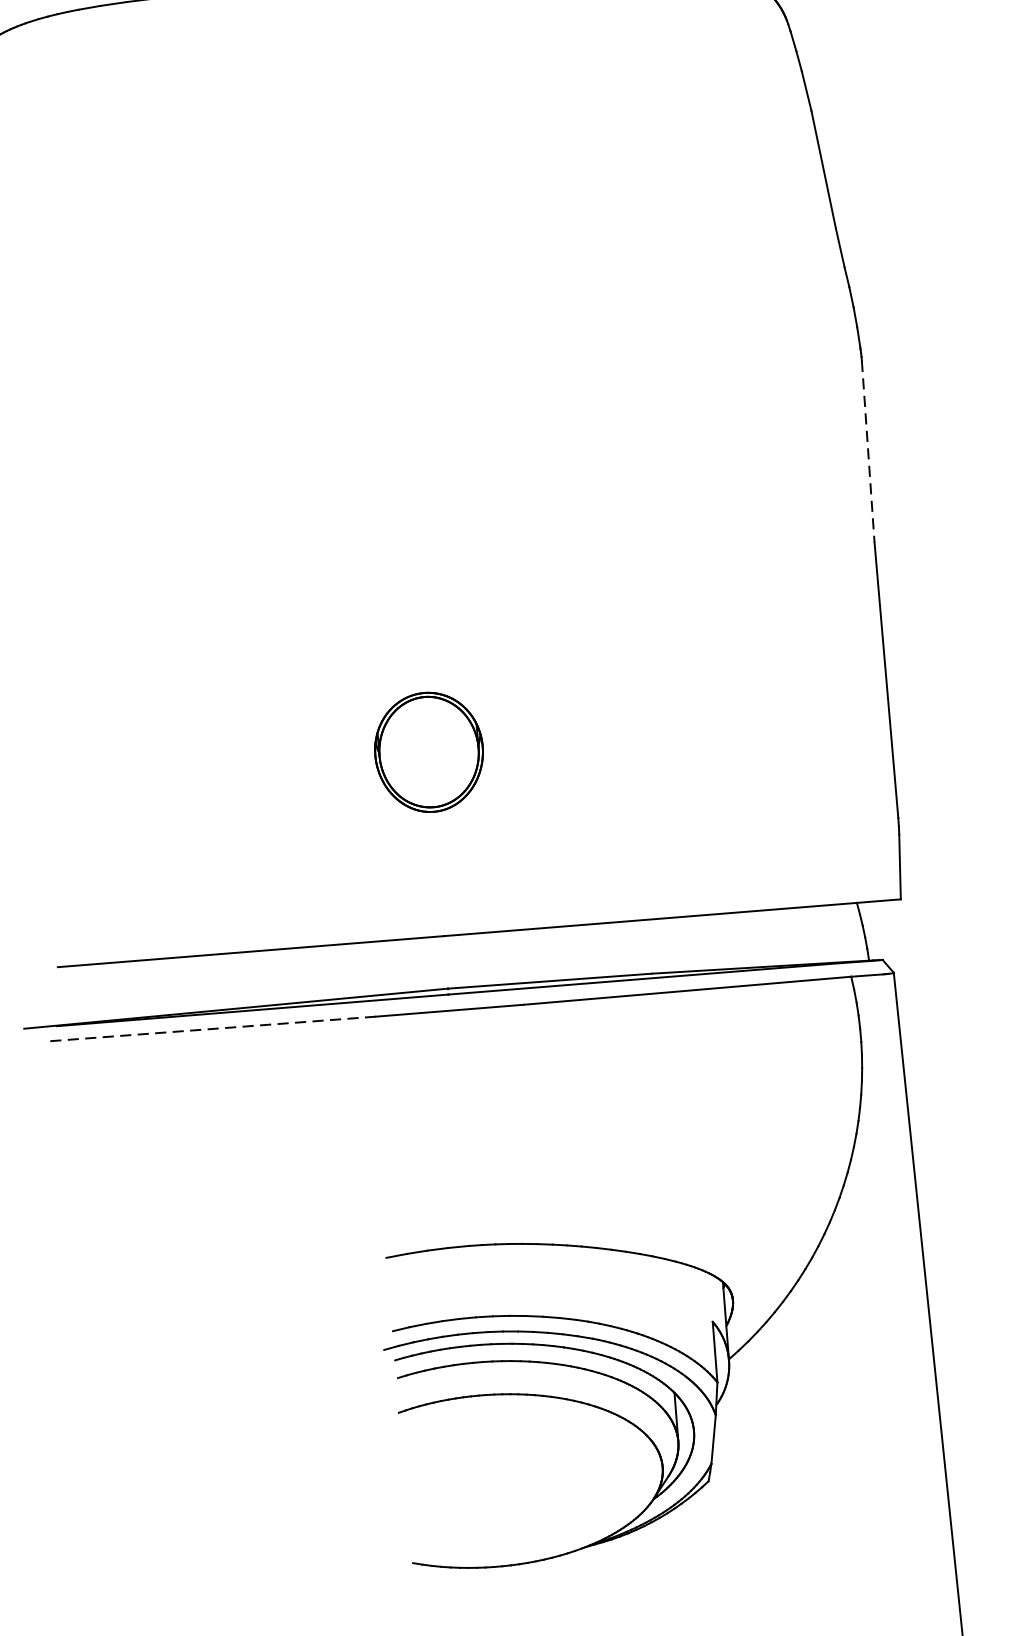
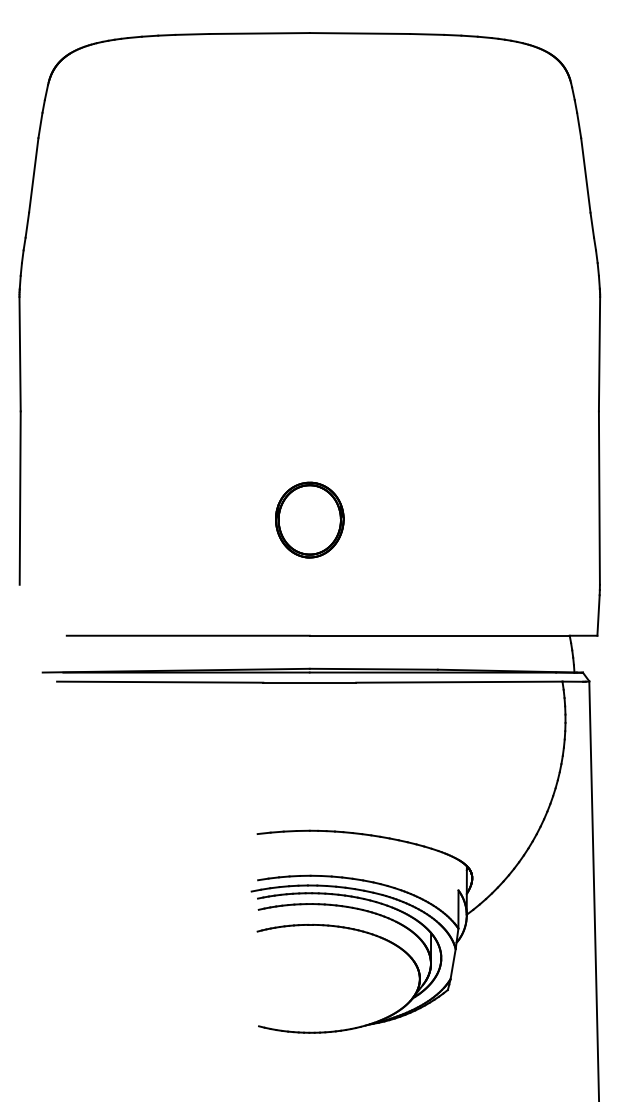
line: (868, 452) -> (599, 354), dashed -> solid
line: (211, 1029) -> (159, 682), dashed -> solid

